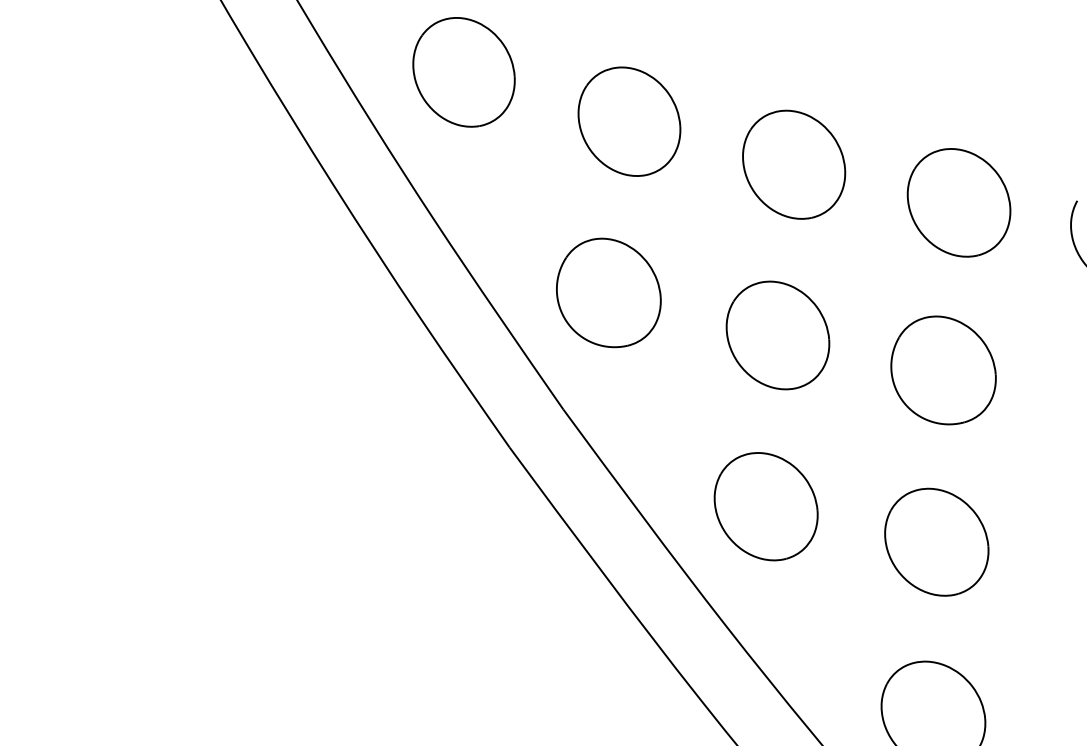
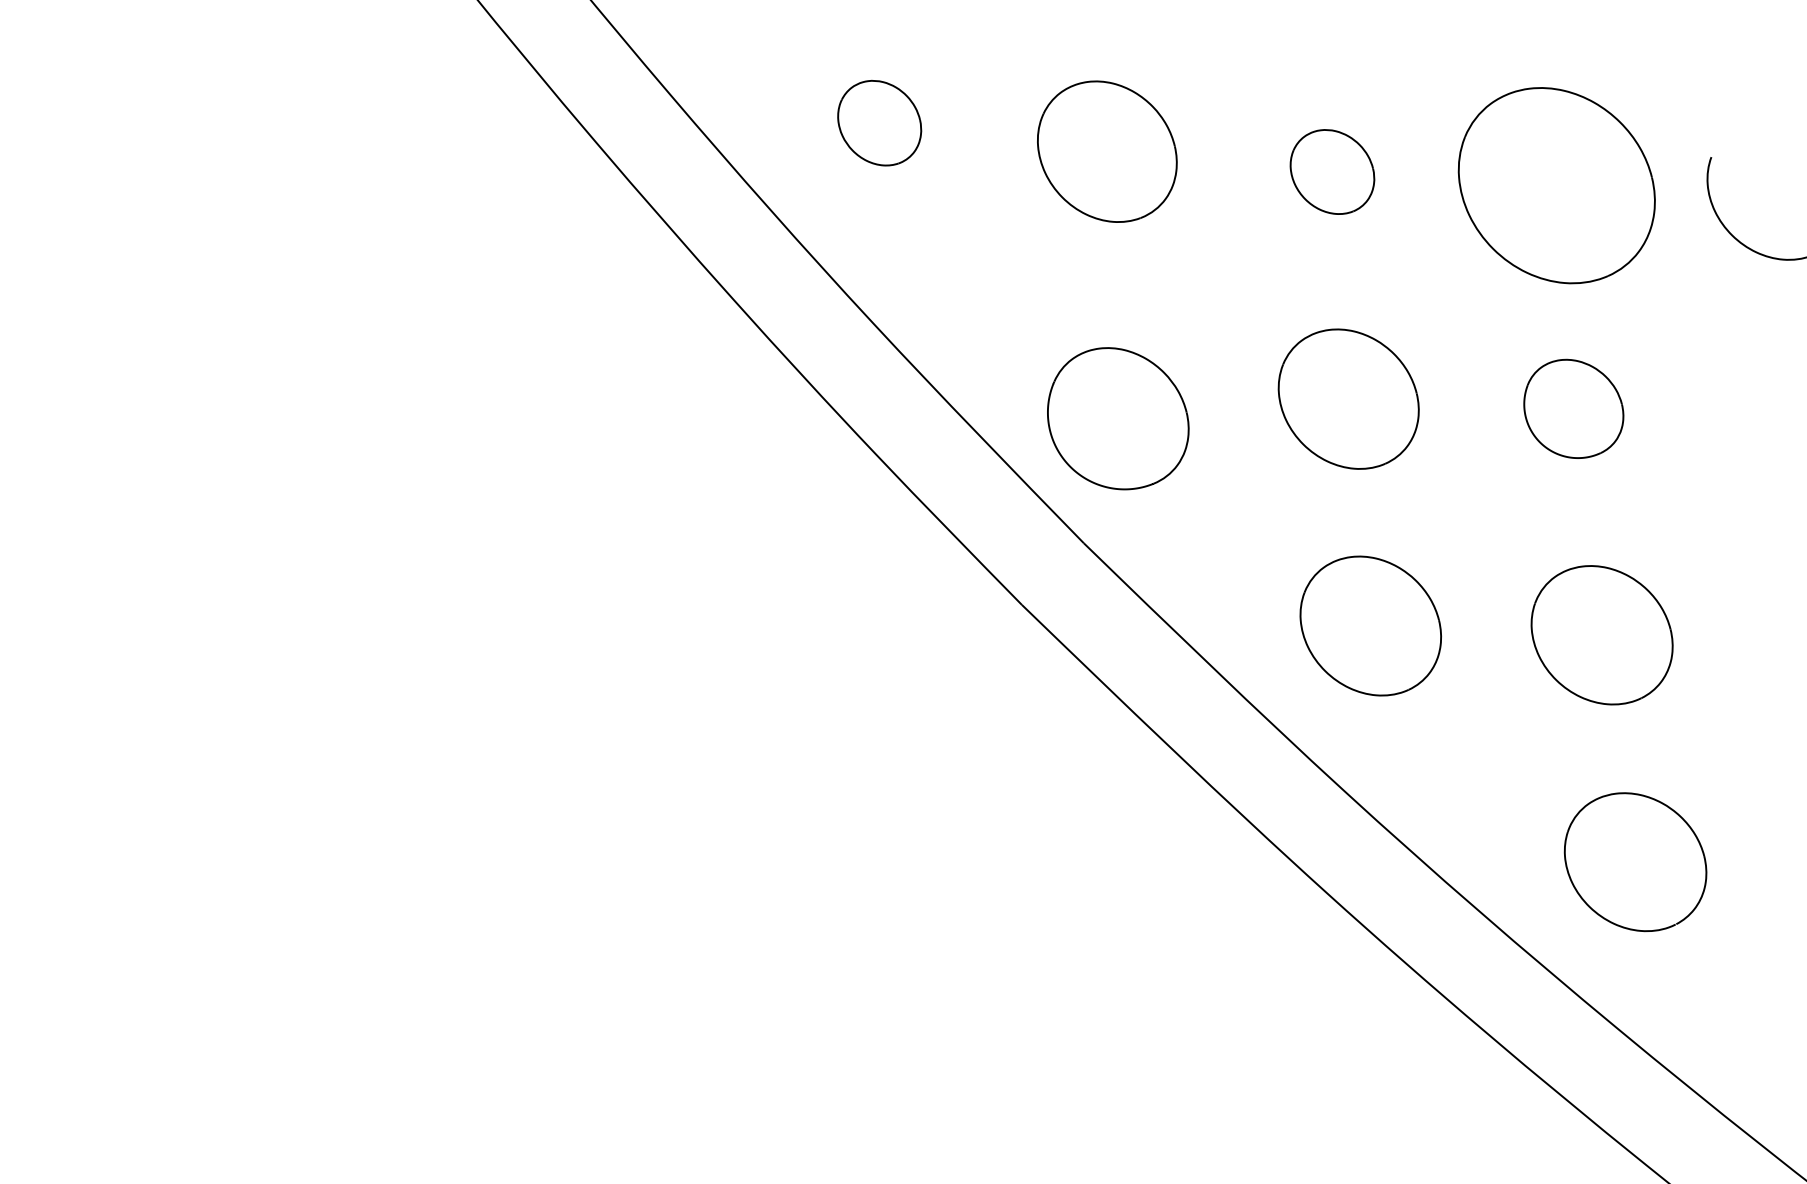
part: (463, 71) -> (879, 122), size x0.6
part: (794, 164) -> (1332, 171), size x0.6
part: (958, 202) -> (1556, 185), size x1.4
part: (609, 293) -> (1118, 418), moved
part: (943, 370) -> (1573, 408), size x0.7

